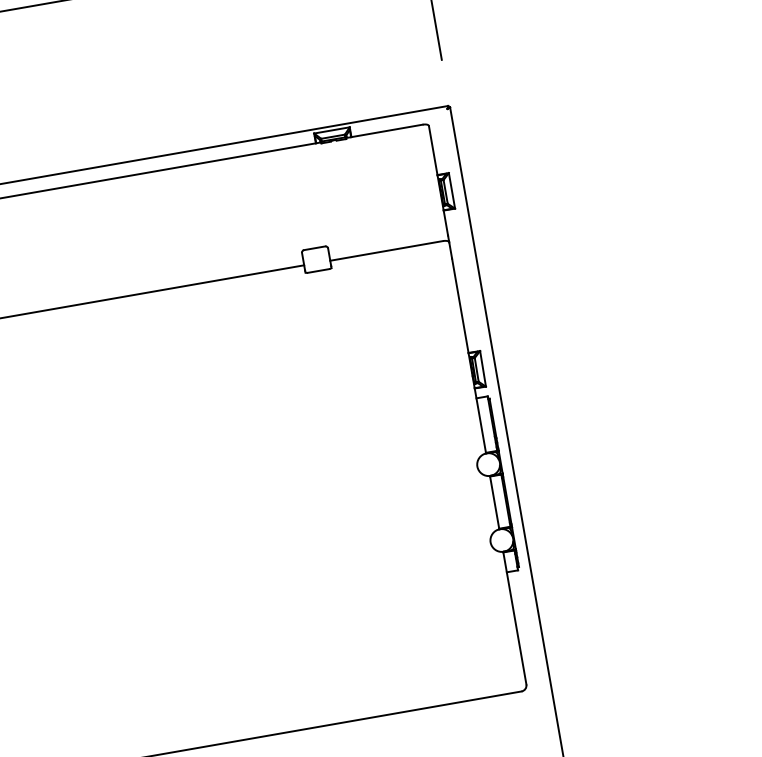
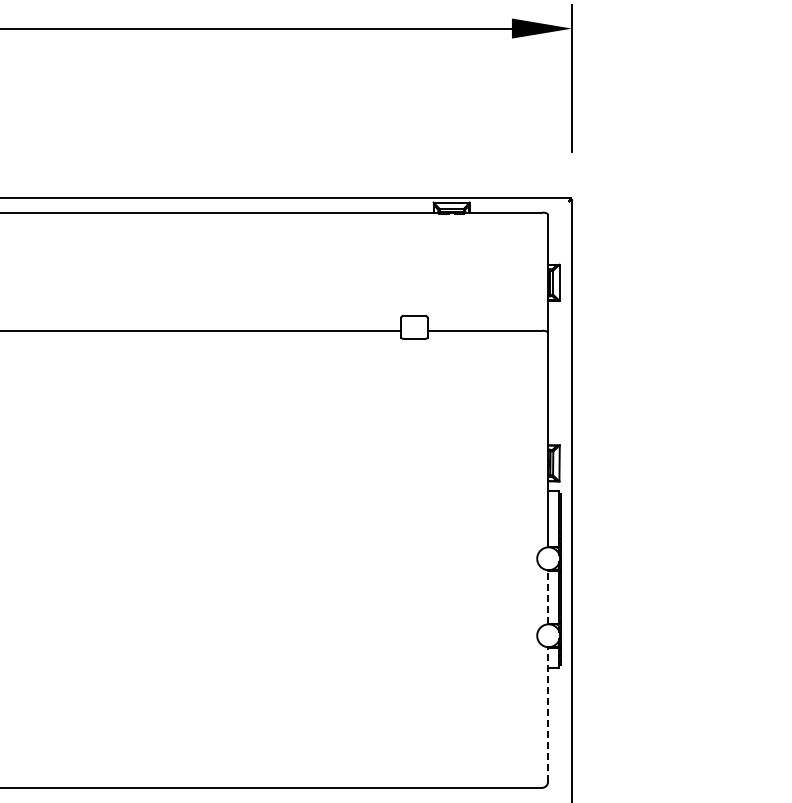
line: (494, 501) -> (548, 596), solid -> dashed
line: (515, 618) -> (548, 714), solid -> dashed

